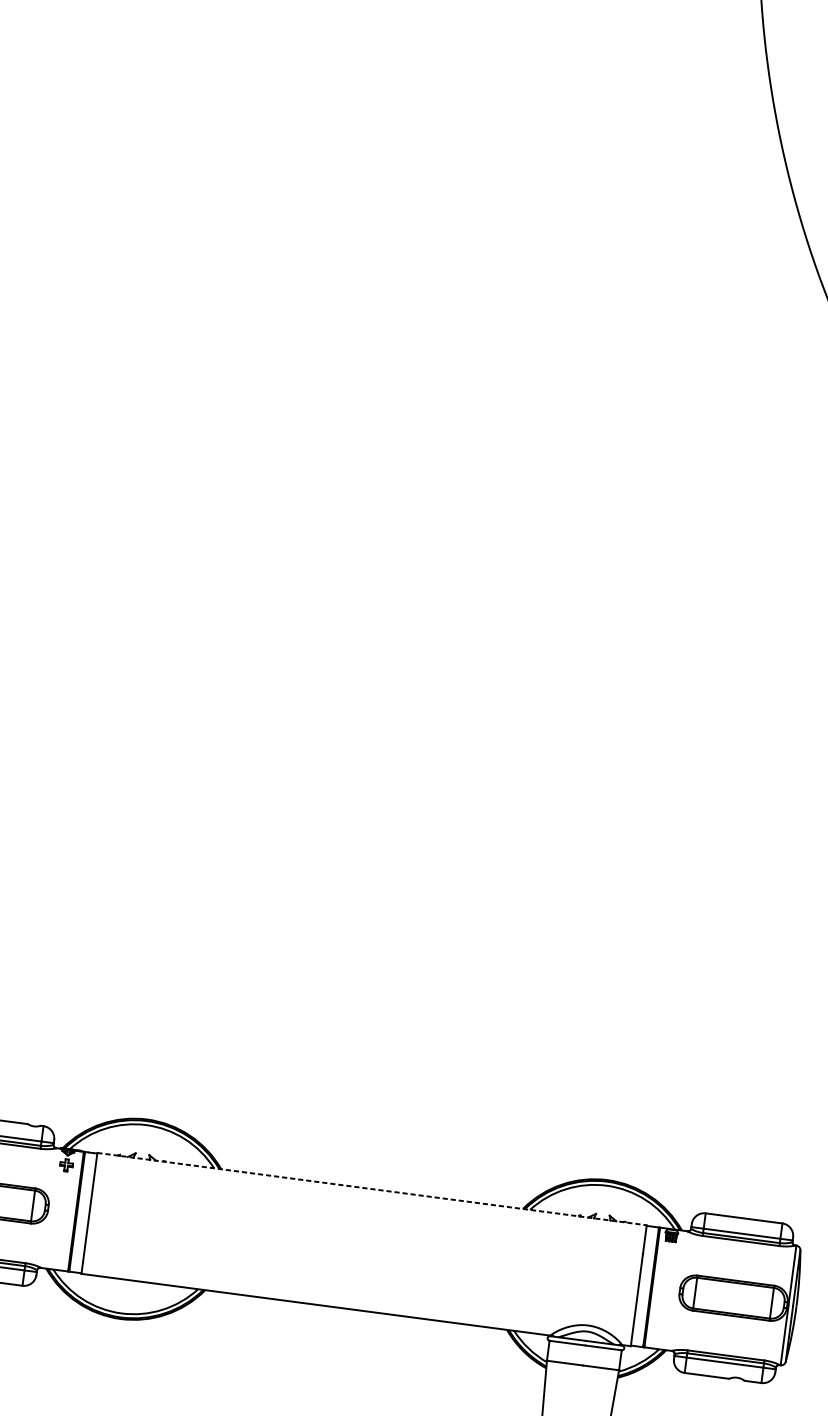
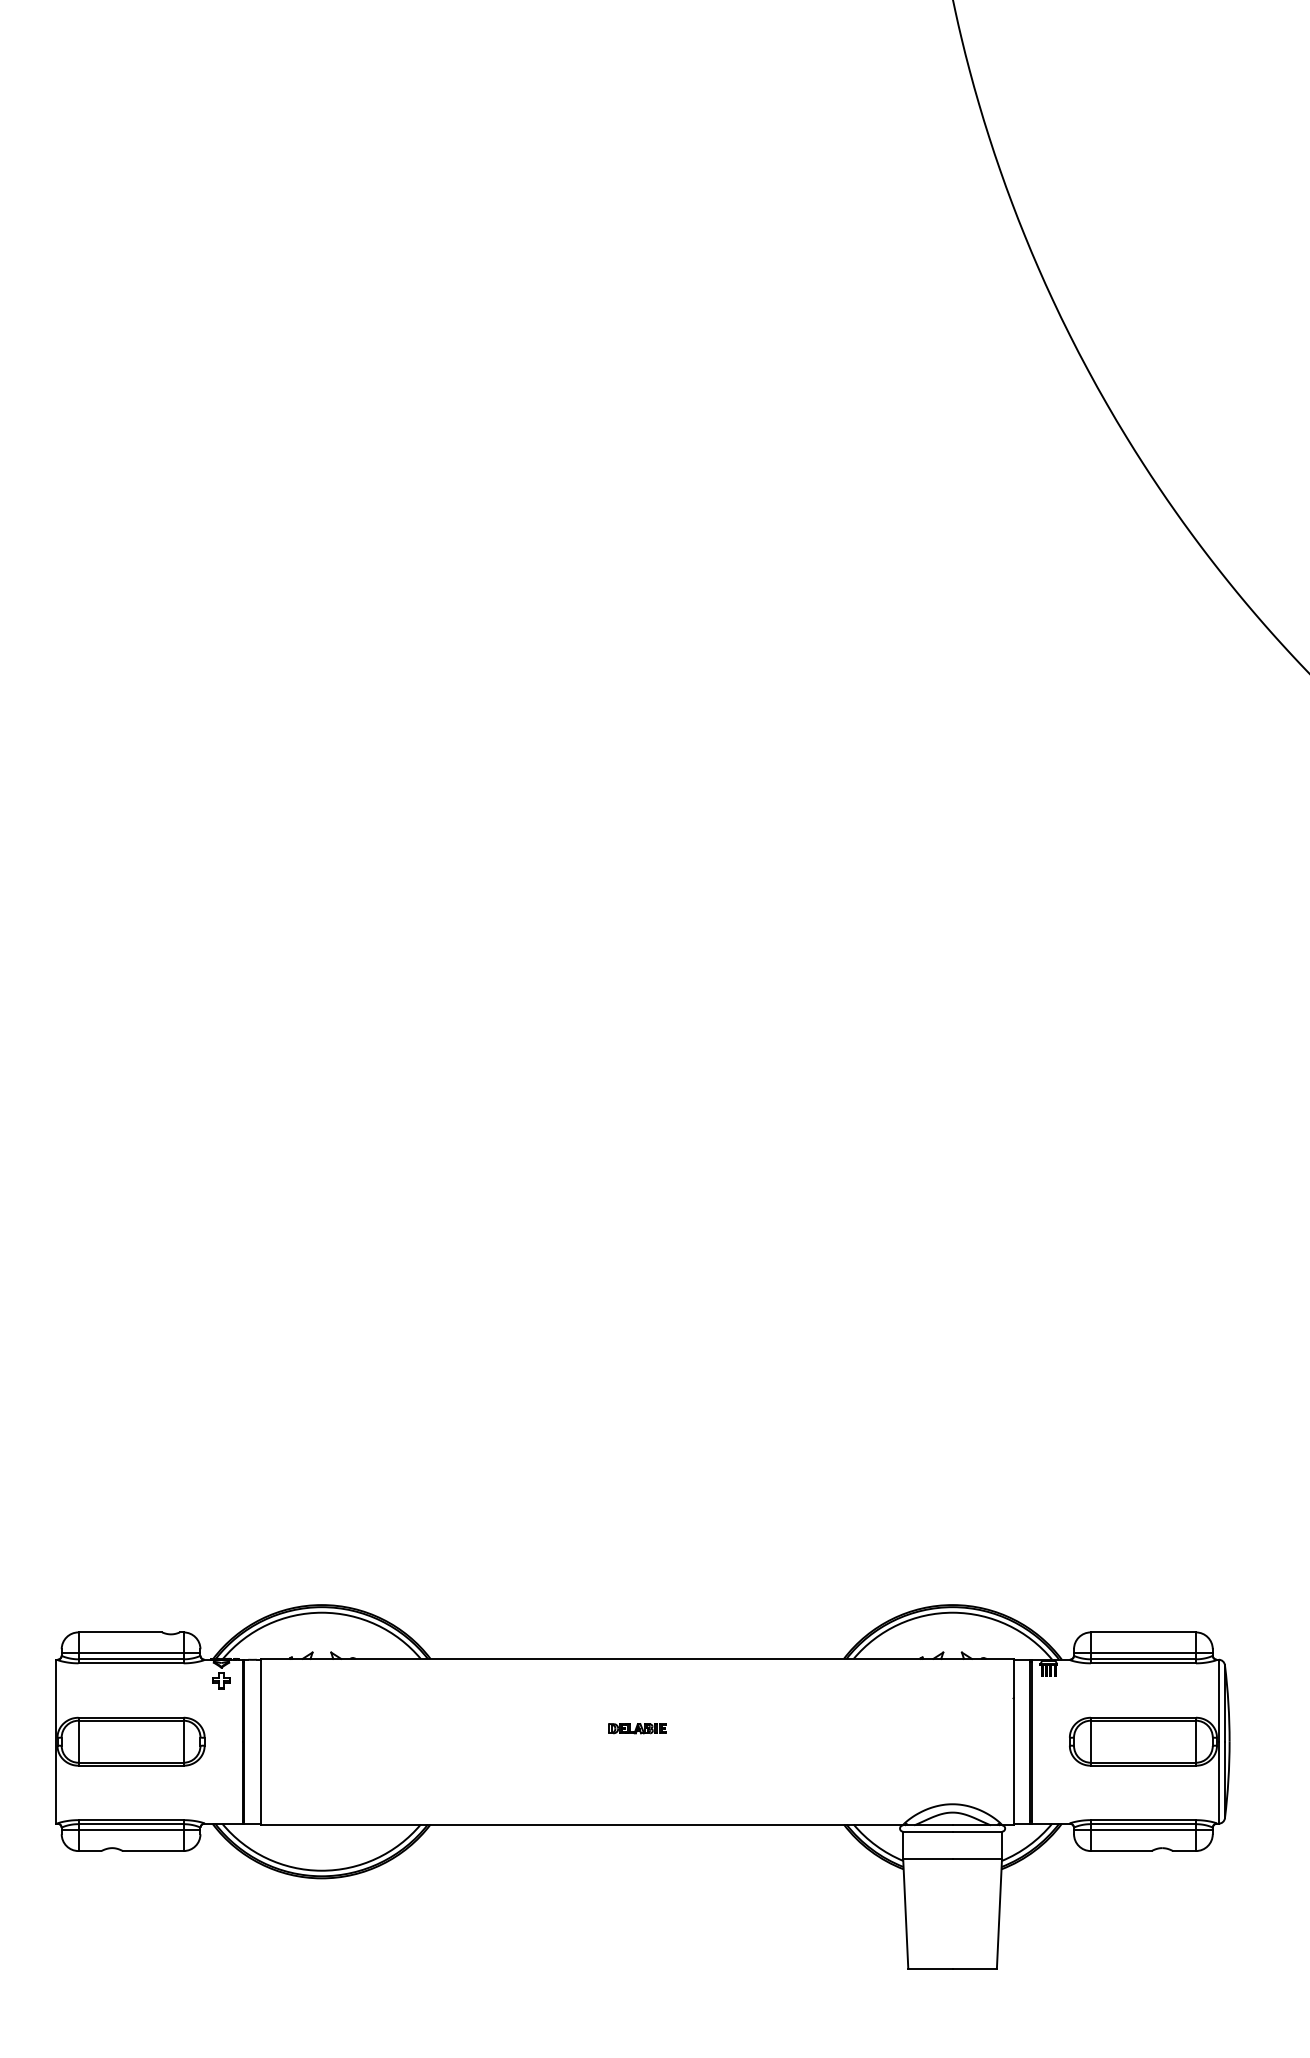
line: (372, 1188) -> (637, 1658), dashed -> solid
part: (365, 1239) -> (637, 1728), added

